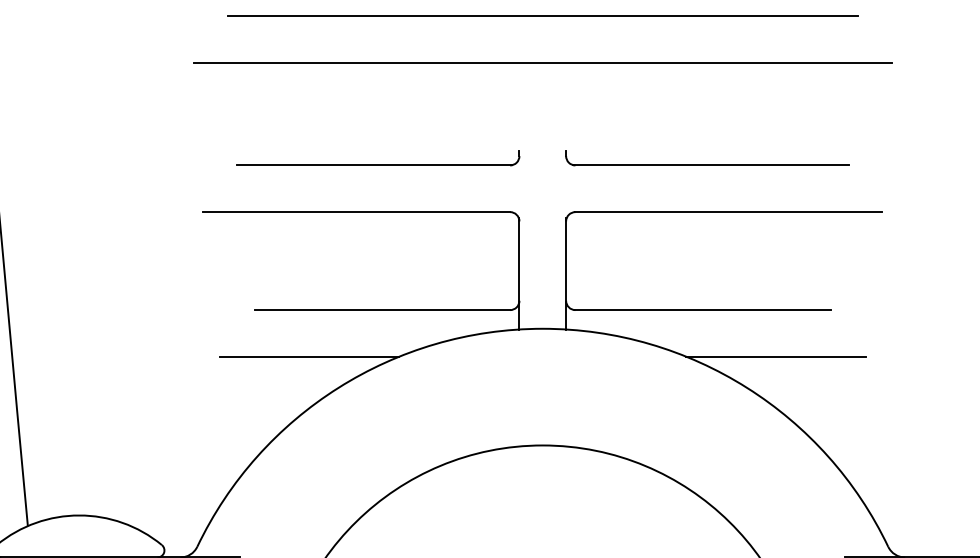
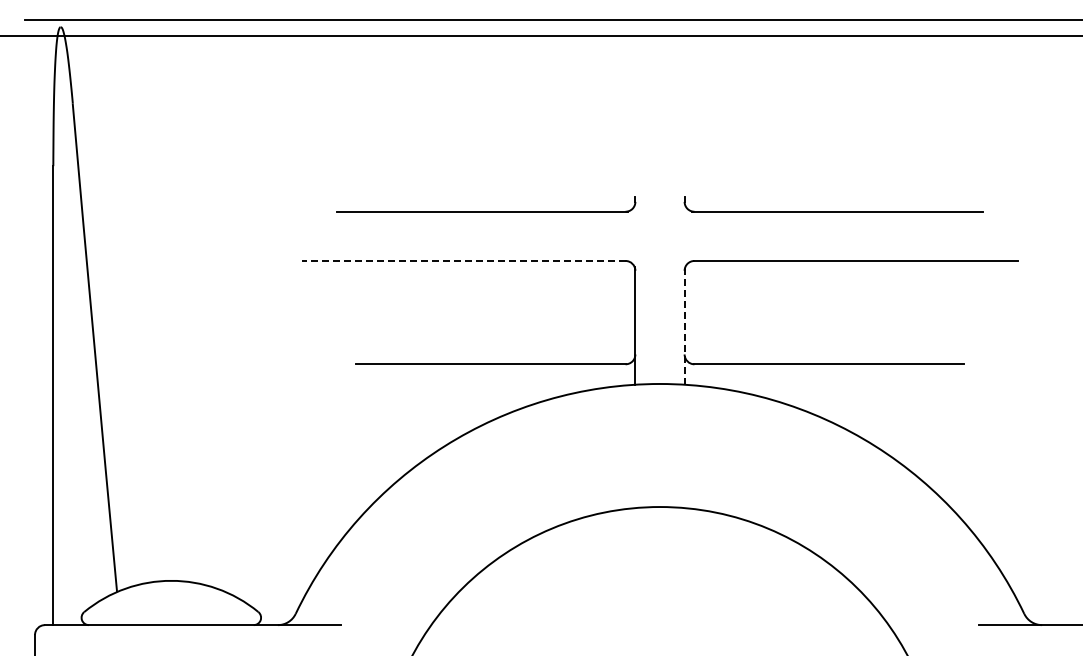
line: (542, 16) -> (659, 54), removed
line: (542, 62) -> (659, 103), removed
line: (356, 211) -> (463, 260), solid -> dashed
line: (566, 273) -> (684, 325), solid -> dashed
line: (308, 356) -> (413, 413), removed
line: (775, 356) -> (905, 413), removed

